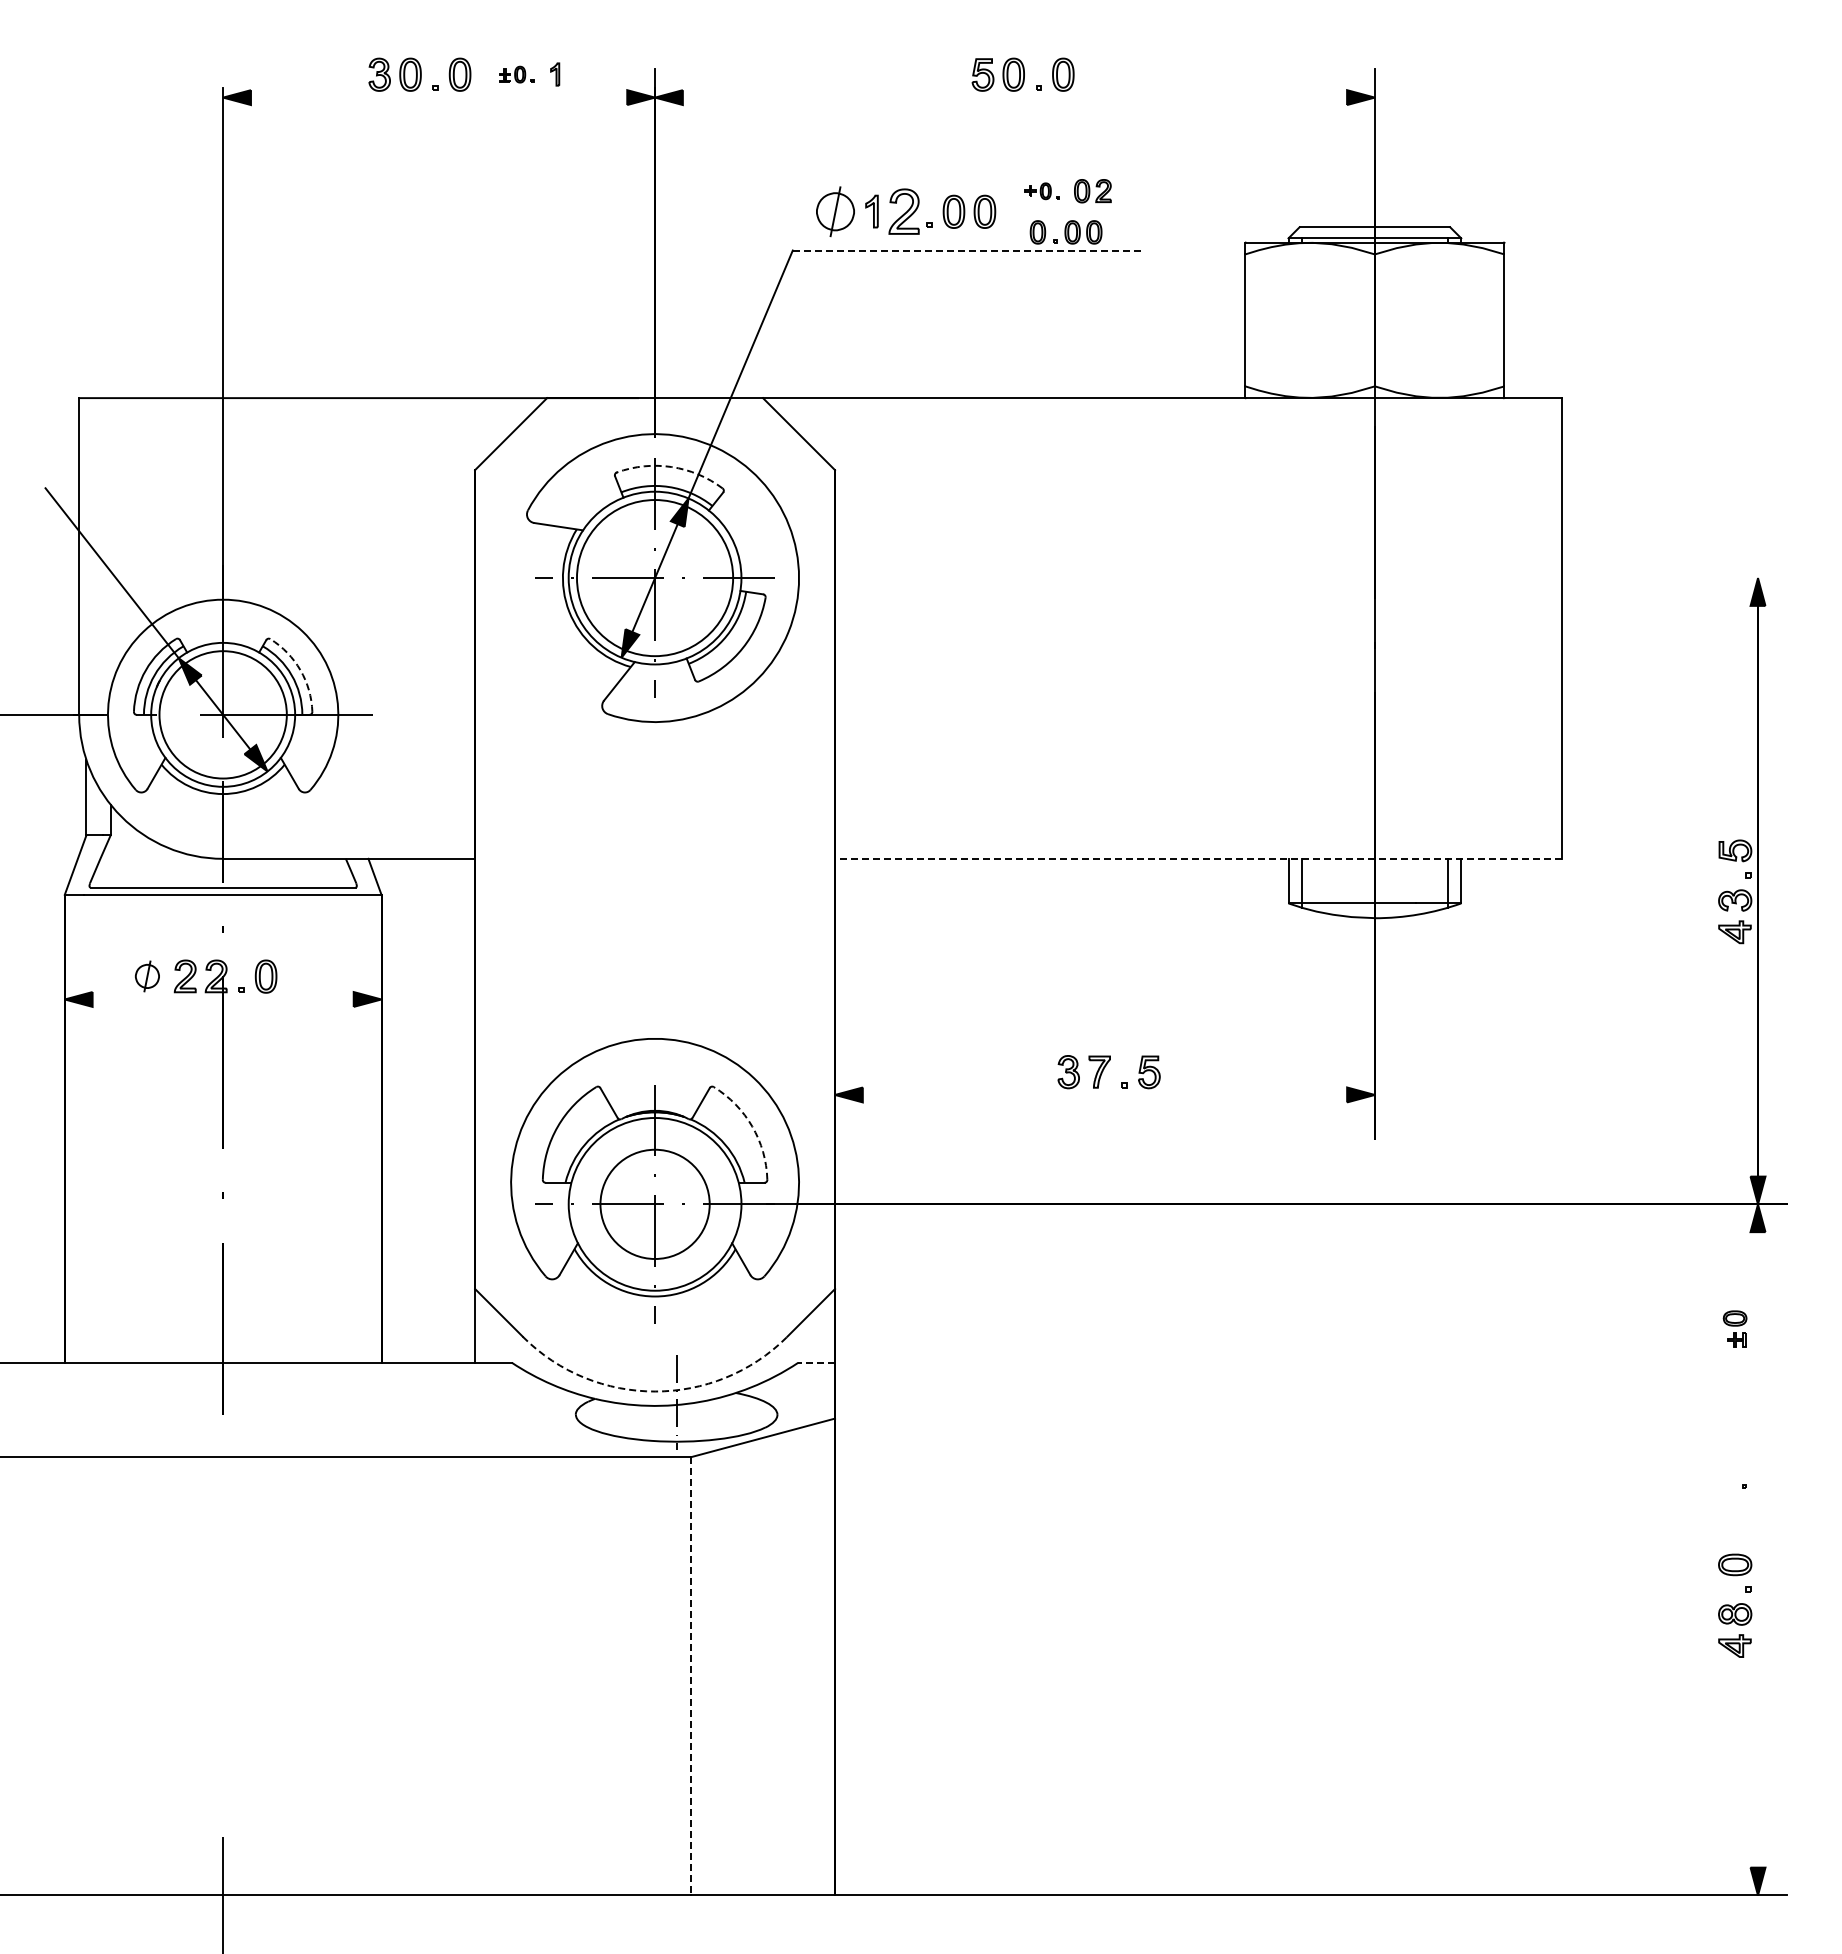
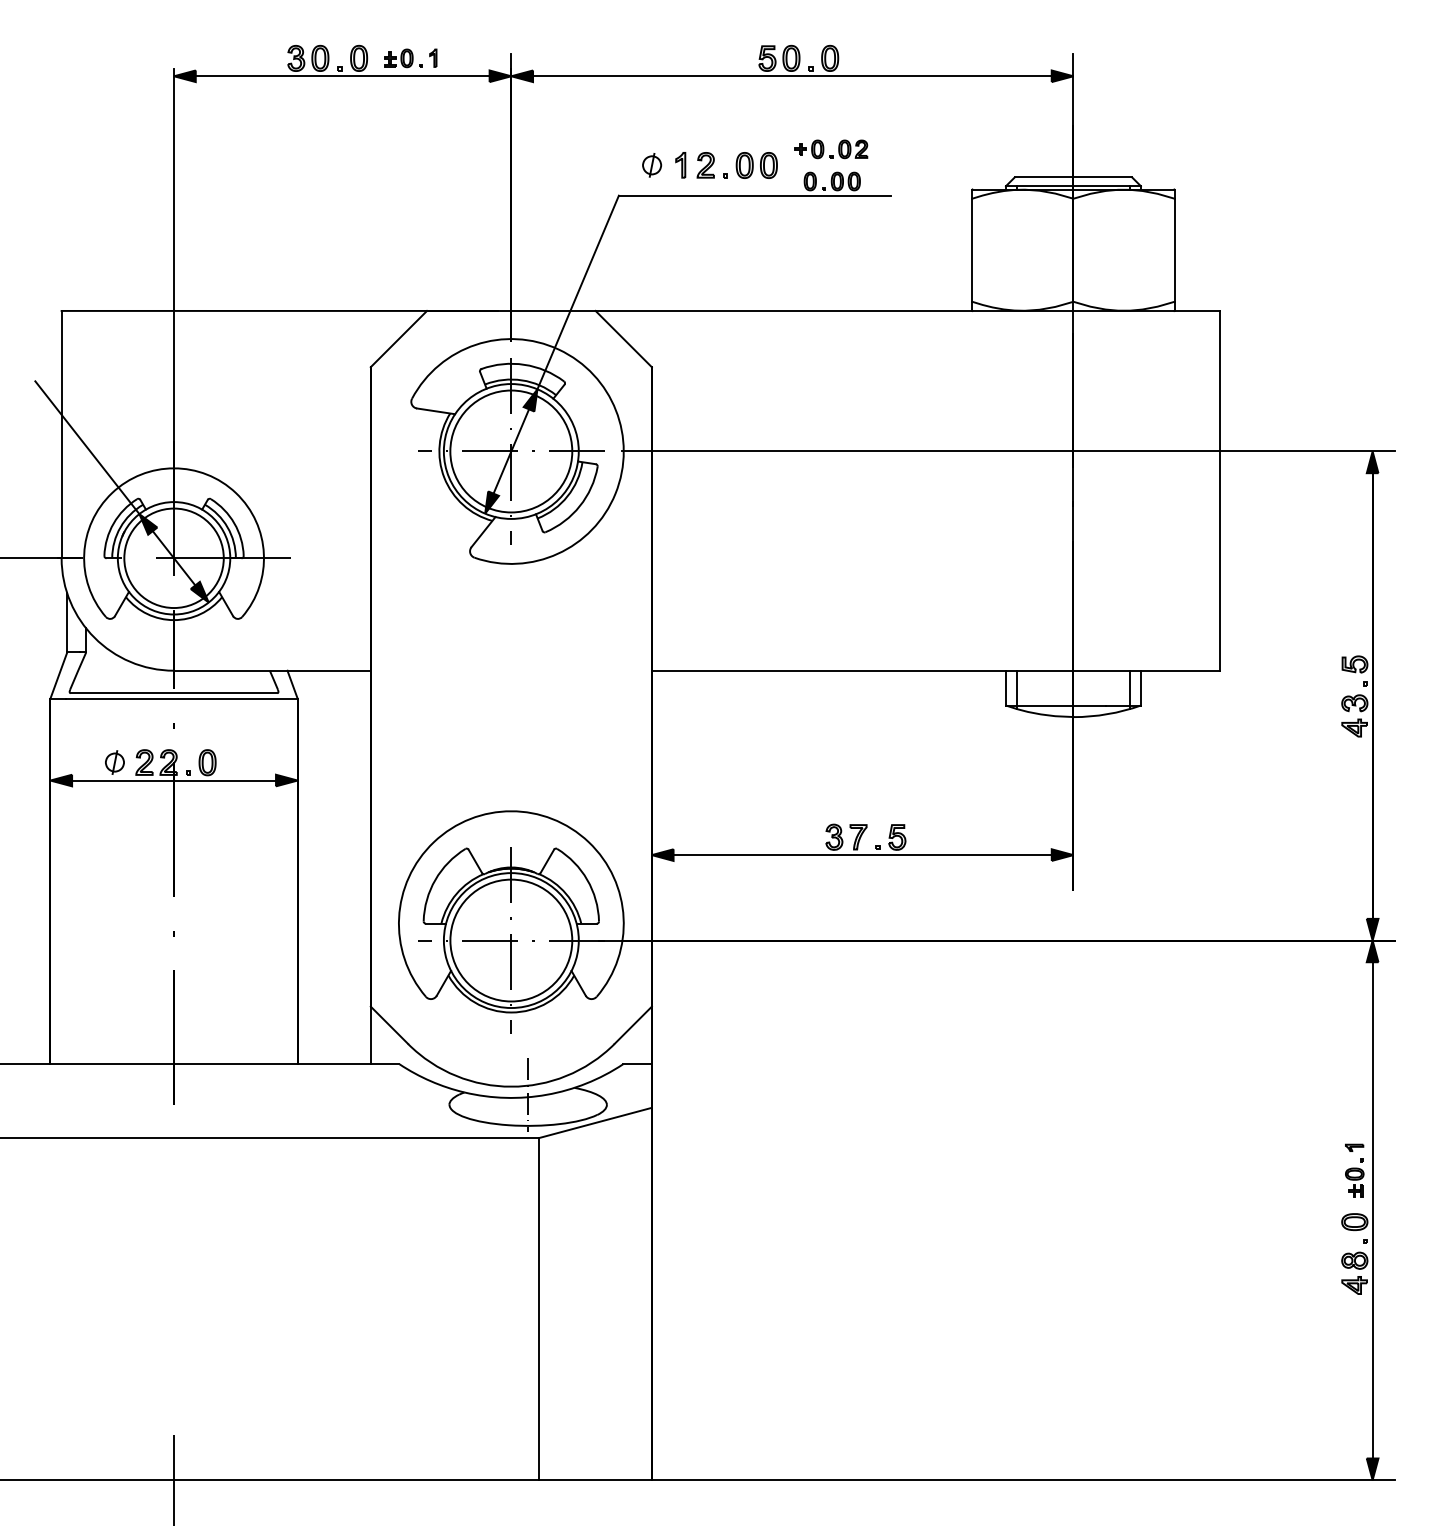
part: (516, 74) -> (403, 58), size x1.43
line: (438, 97) -> (342, 76), added
line: (1014, 97) -> (792, 76), added
part: (1041, 191) -> (813, 149), size x1.43
part: (834, 211) -> (651, 165), size x0.62
part: (903, 211) -> (705, 165), size x0.71
line: (967, 250) -> (755, 195), dashed -> solid
arc: (671, 467) -> (524, 365), dashed -> solid
line: (1291, 578) -> (1008, 451), added
arc: (300, 670) -> (234, 523), dashed -> solid
line: (1198, 858) -> (935, 670), dashed -> solid
line: (222, 999) -> (173, 780), added
line: (1104, 1094) -> (862, 854), added
arc: (752, 1126) -> (587, 879), dashed -> solid
circle: (655, 1204) -> (511, 940), size x1.43
part: (1734, 1328) -> (1354, 1181), moved
line: (816, 1362) -> (637, 1064), dashed -> solid
arc: (655, 1391) -> (511, 1086), dashed -> solid
part: (1734, 1469) -> (1354, 1147), added
line: (1758, 1549) -> (1373, 1210), added
line: (691, 1676) -> (539, 1309), dashed -> solid

